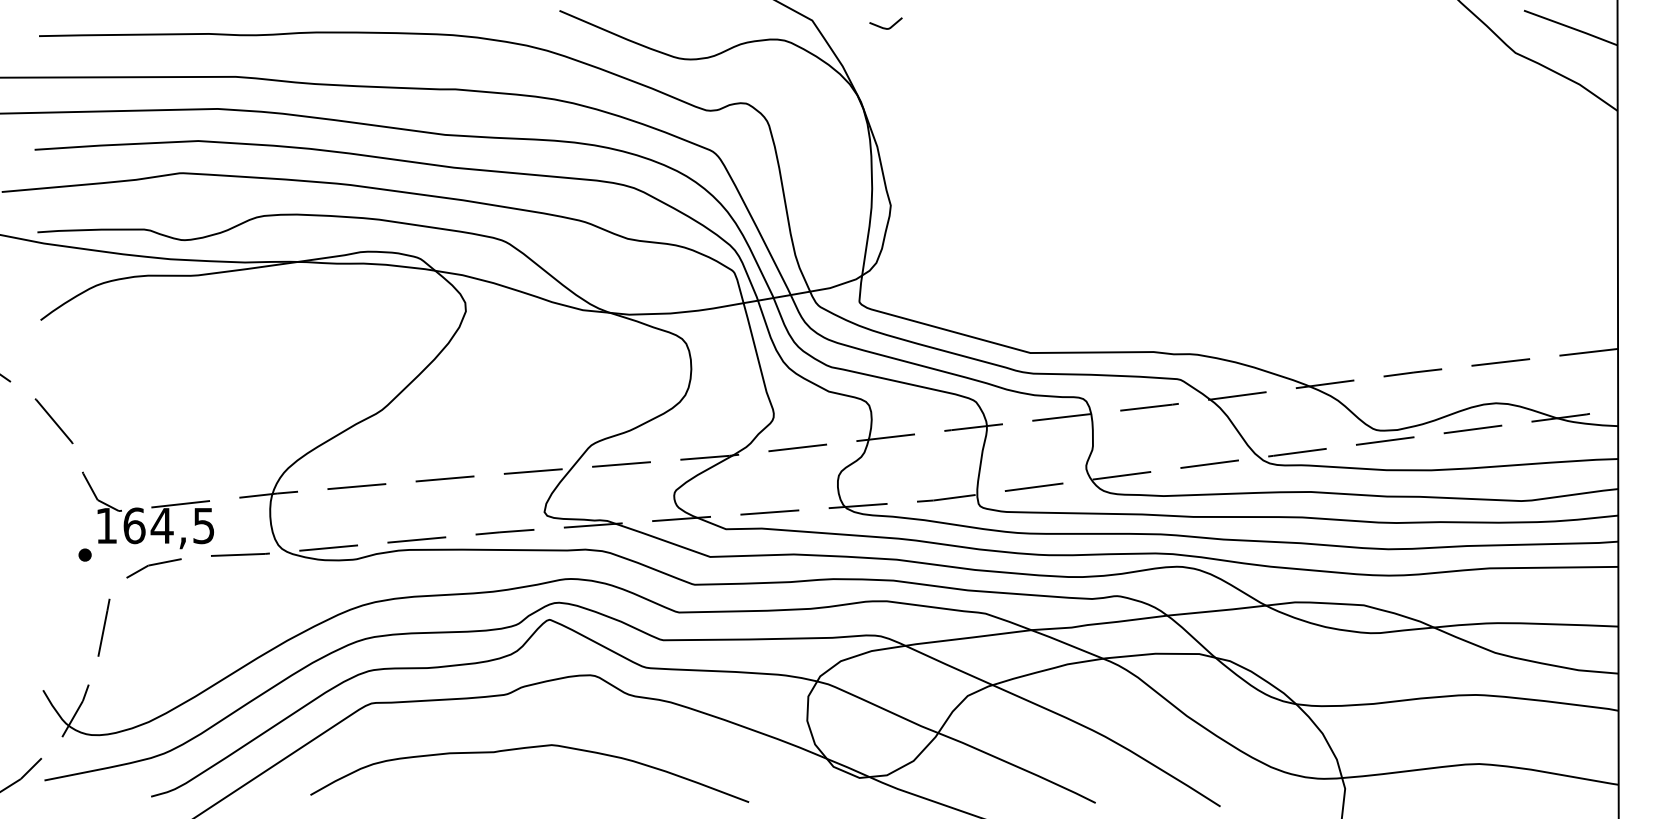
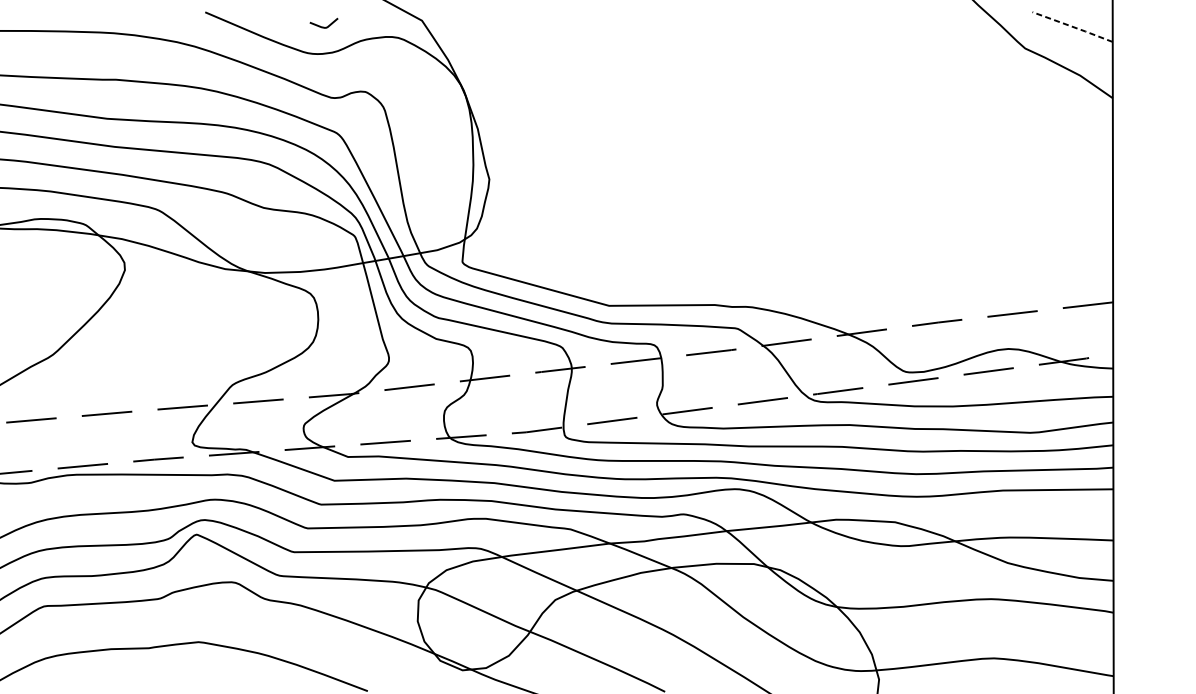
curve: (885, 27) -> (323, 26), moved
line: (1571, 28) -> (1073, 27), solid -> dashed

